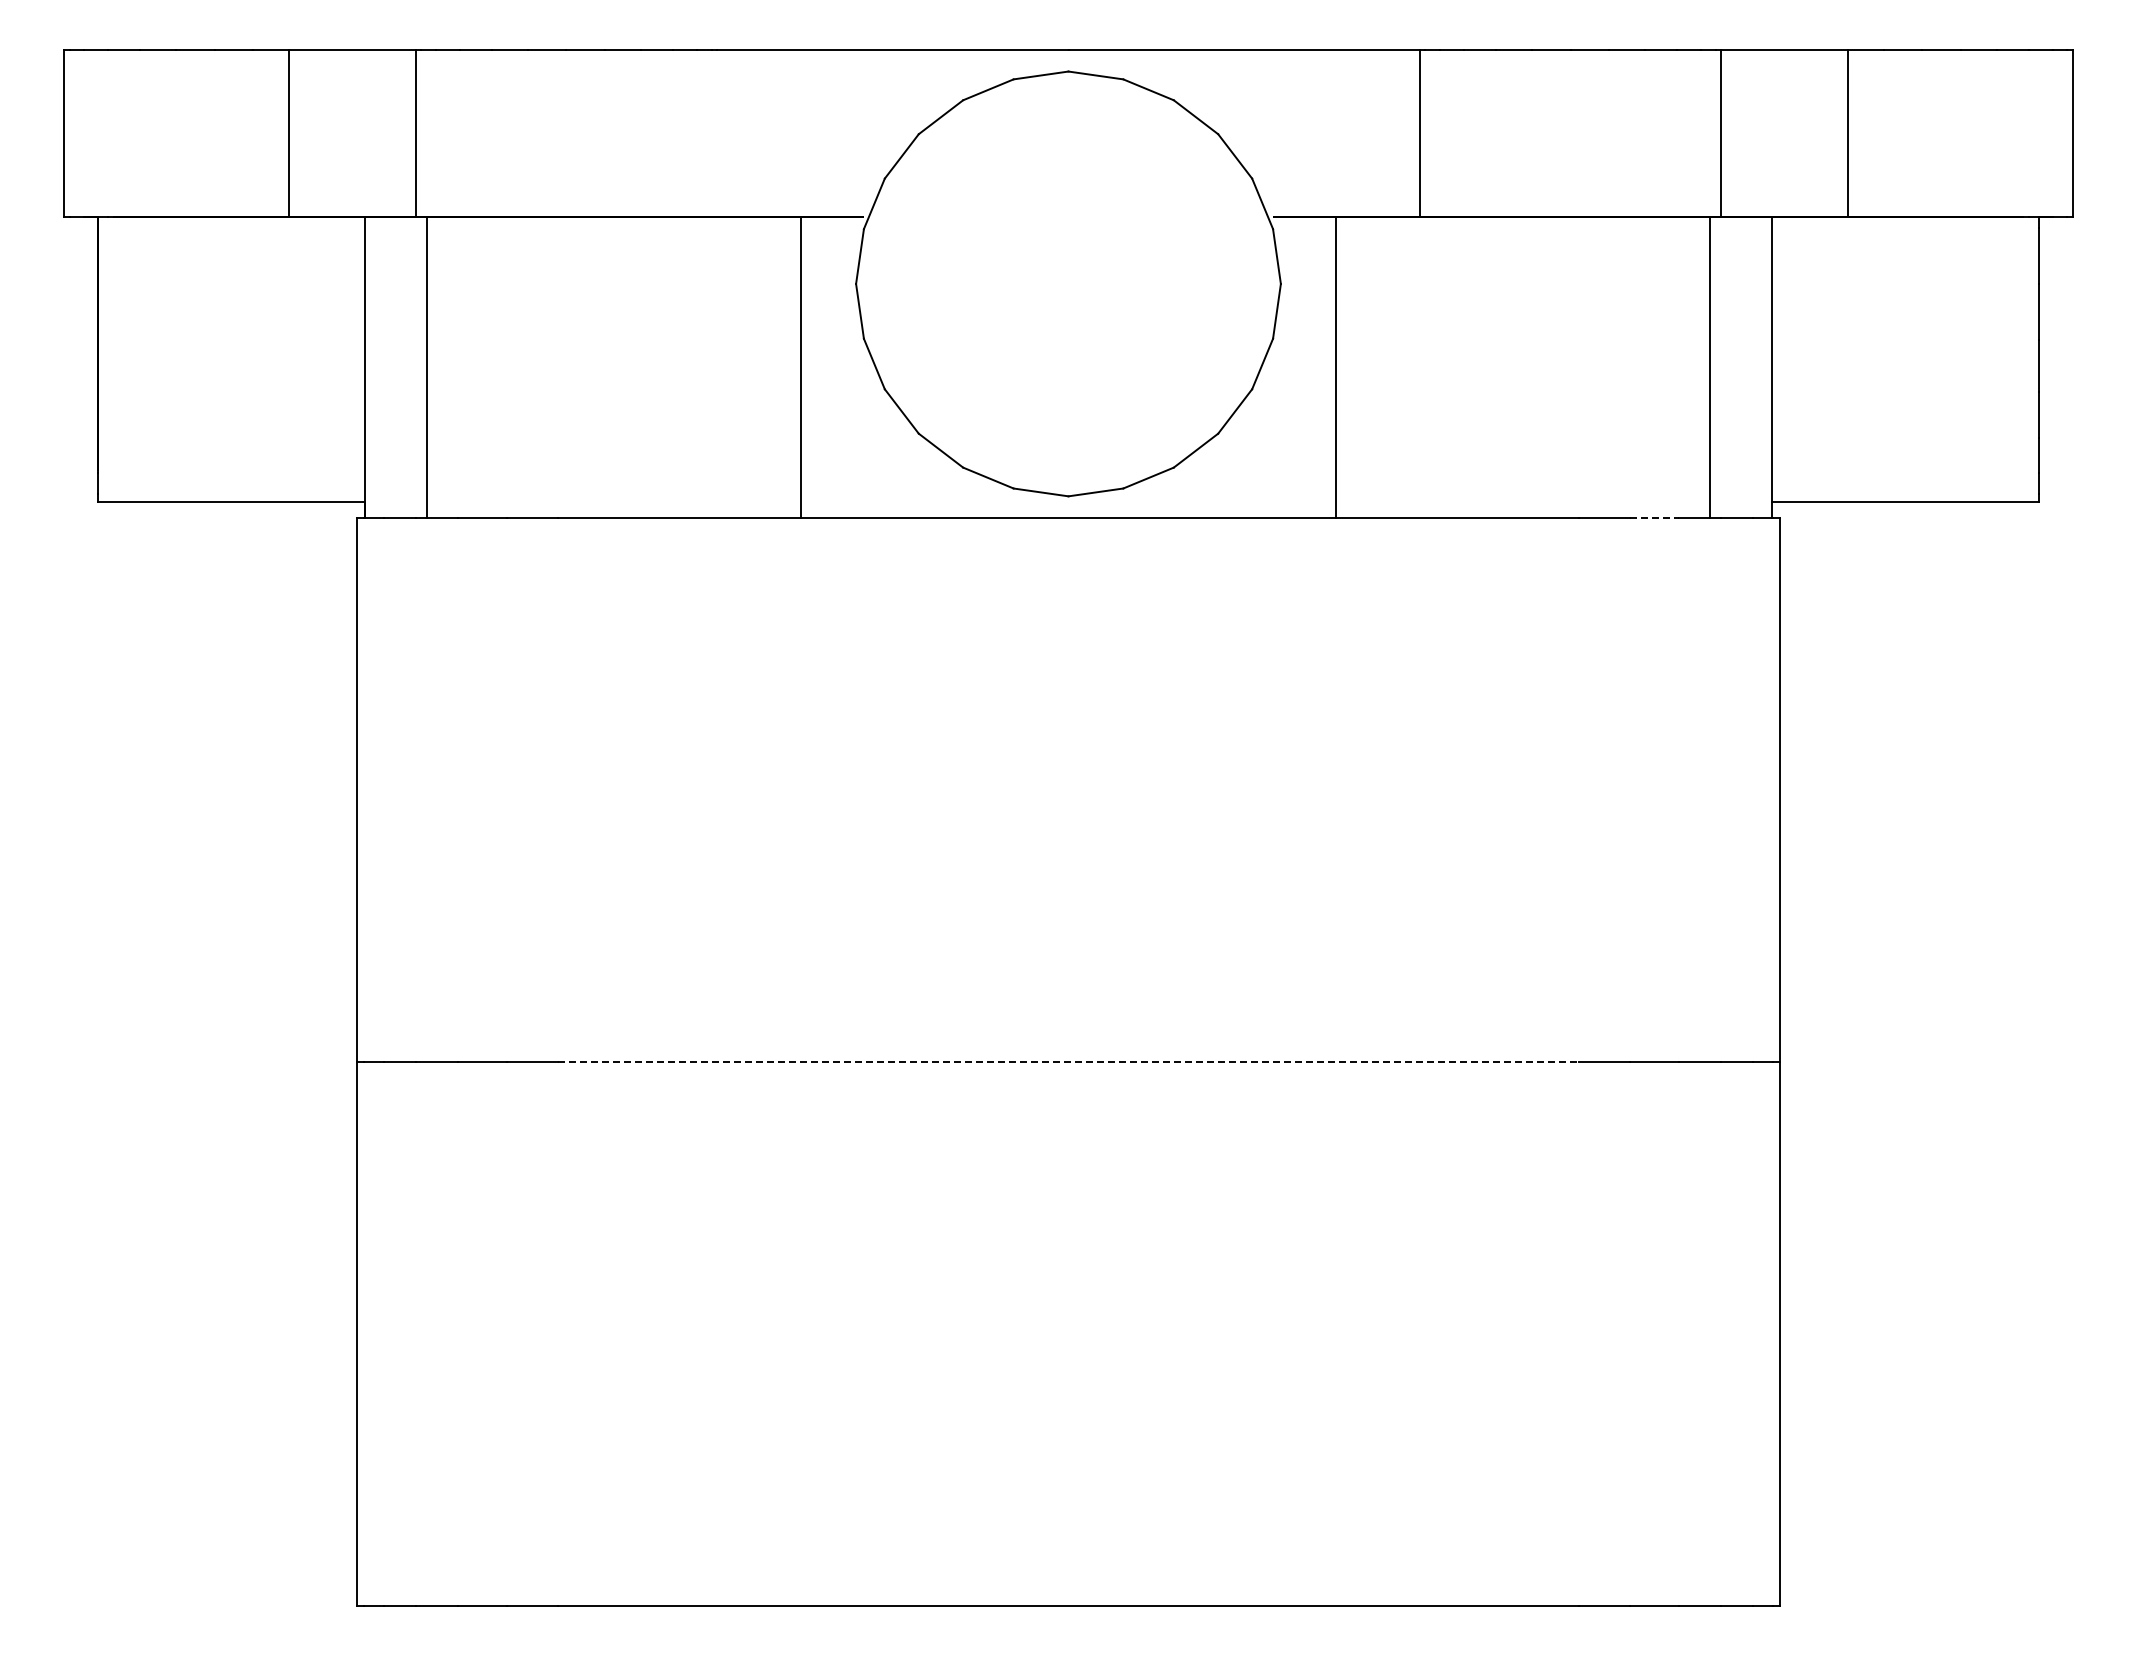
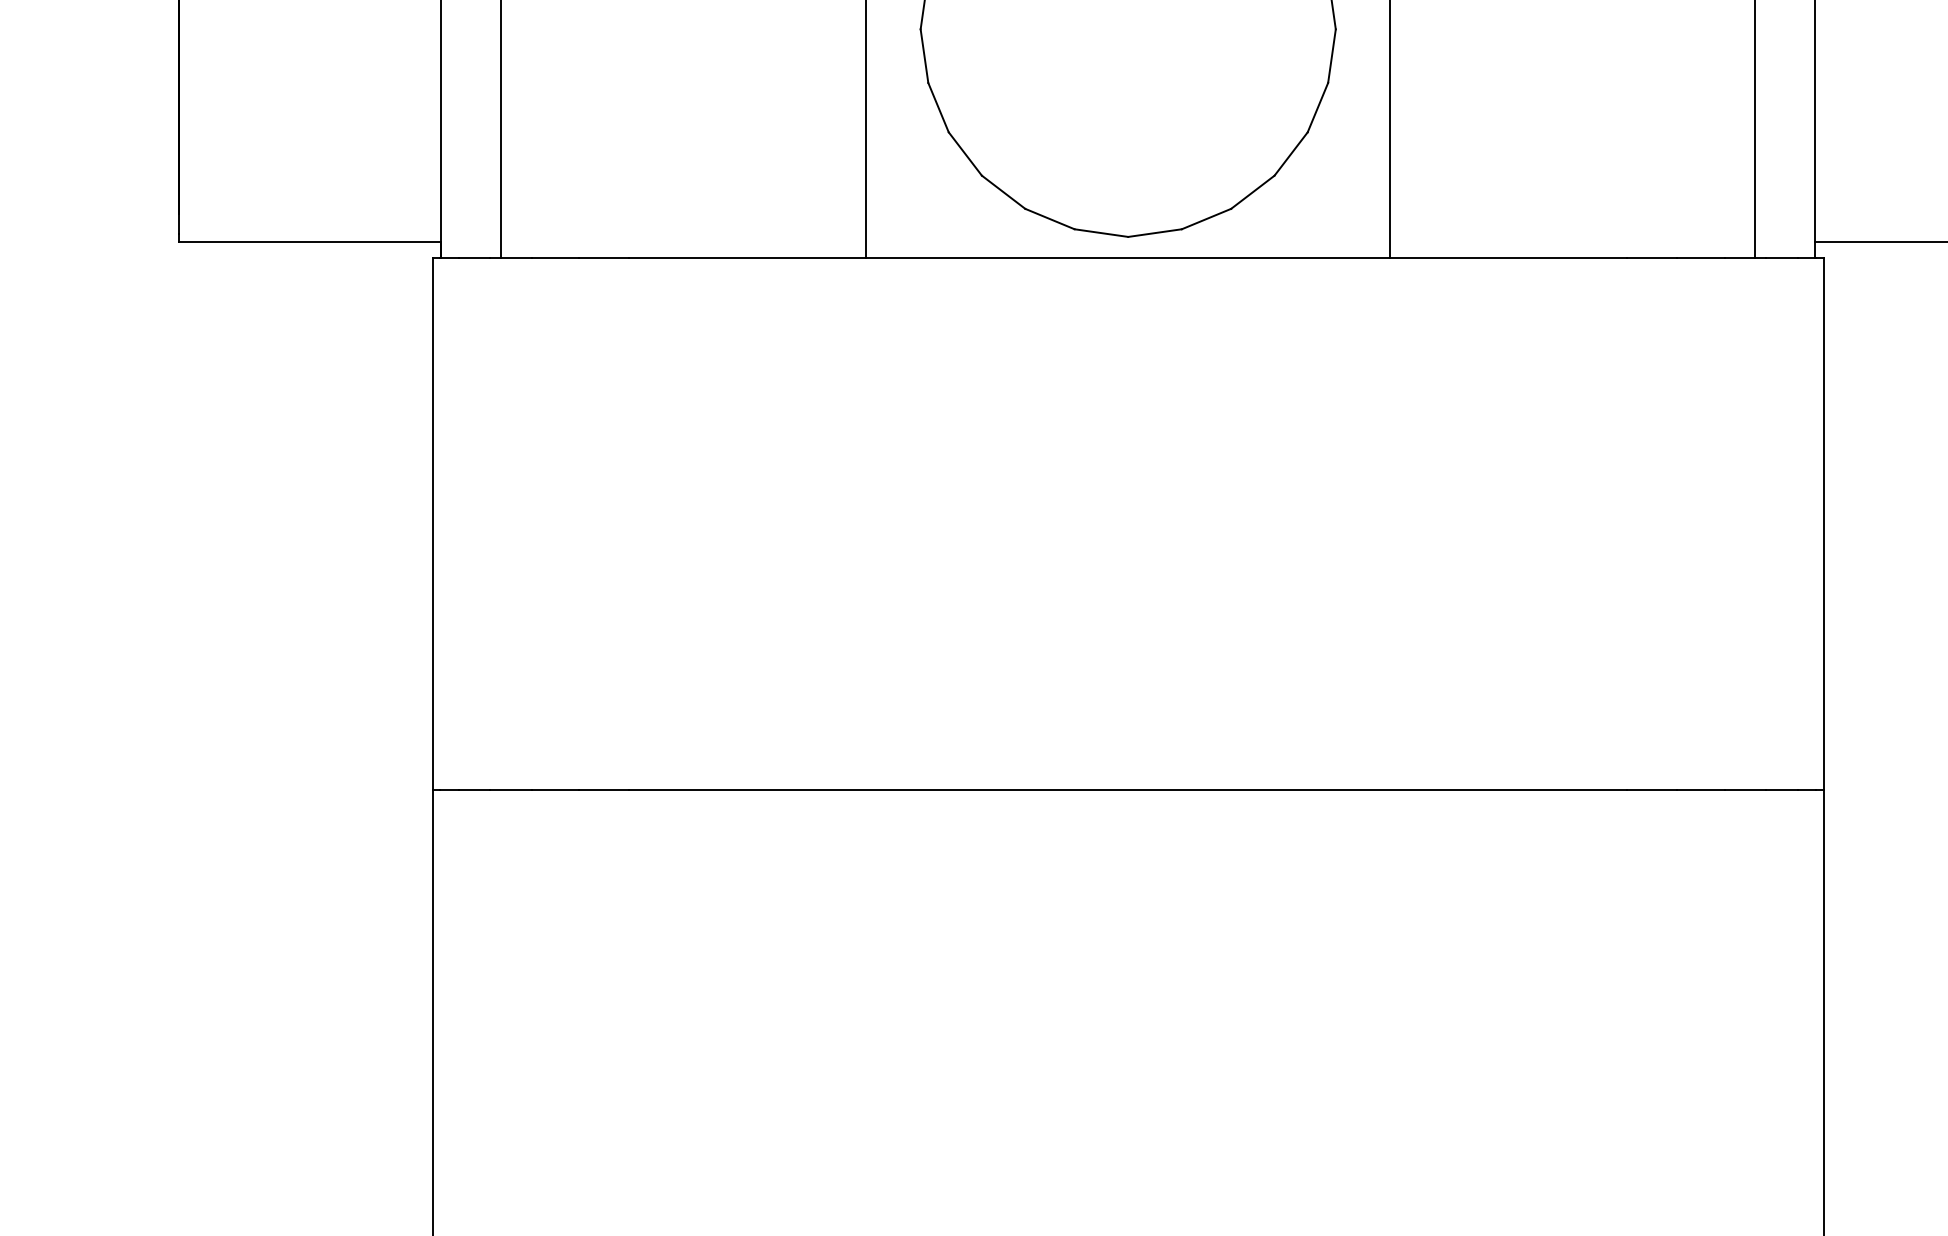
line: (1655, 518) -> (1701, 258), dashed -> solid
line: (1068, 1062) -> (1128, 790), dashed -> solid

